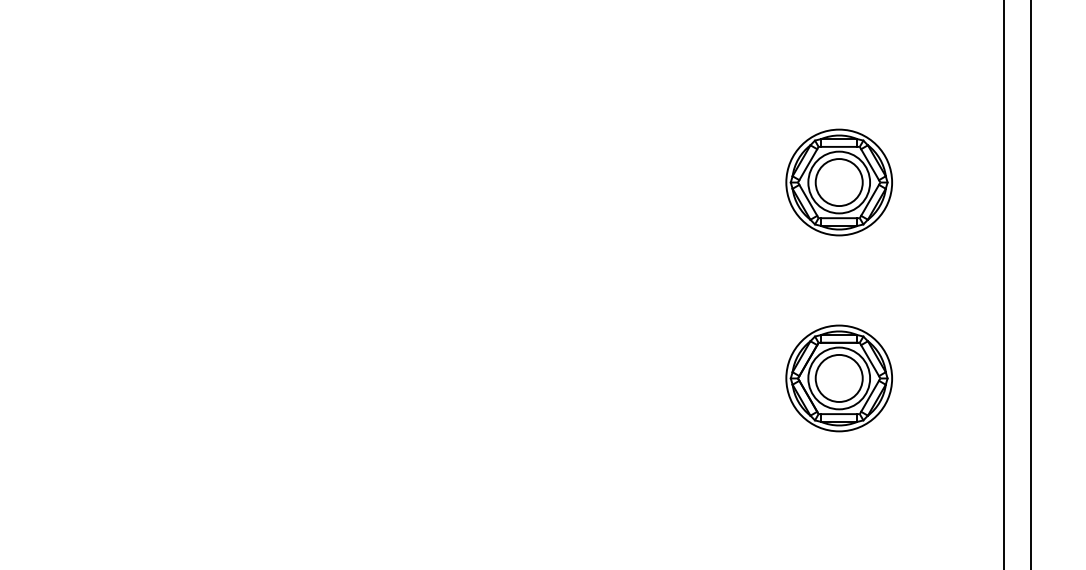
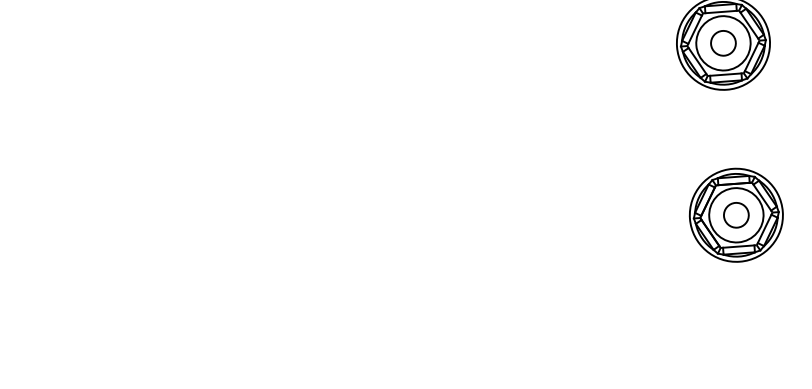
circle: (838, 182) -> (722, 43), size x0.6
circle: (838, 377) -> (735, 214), size x0.6

